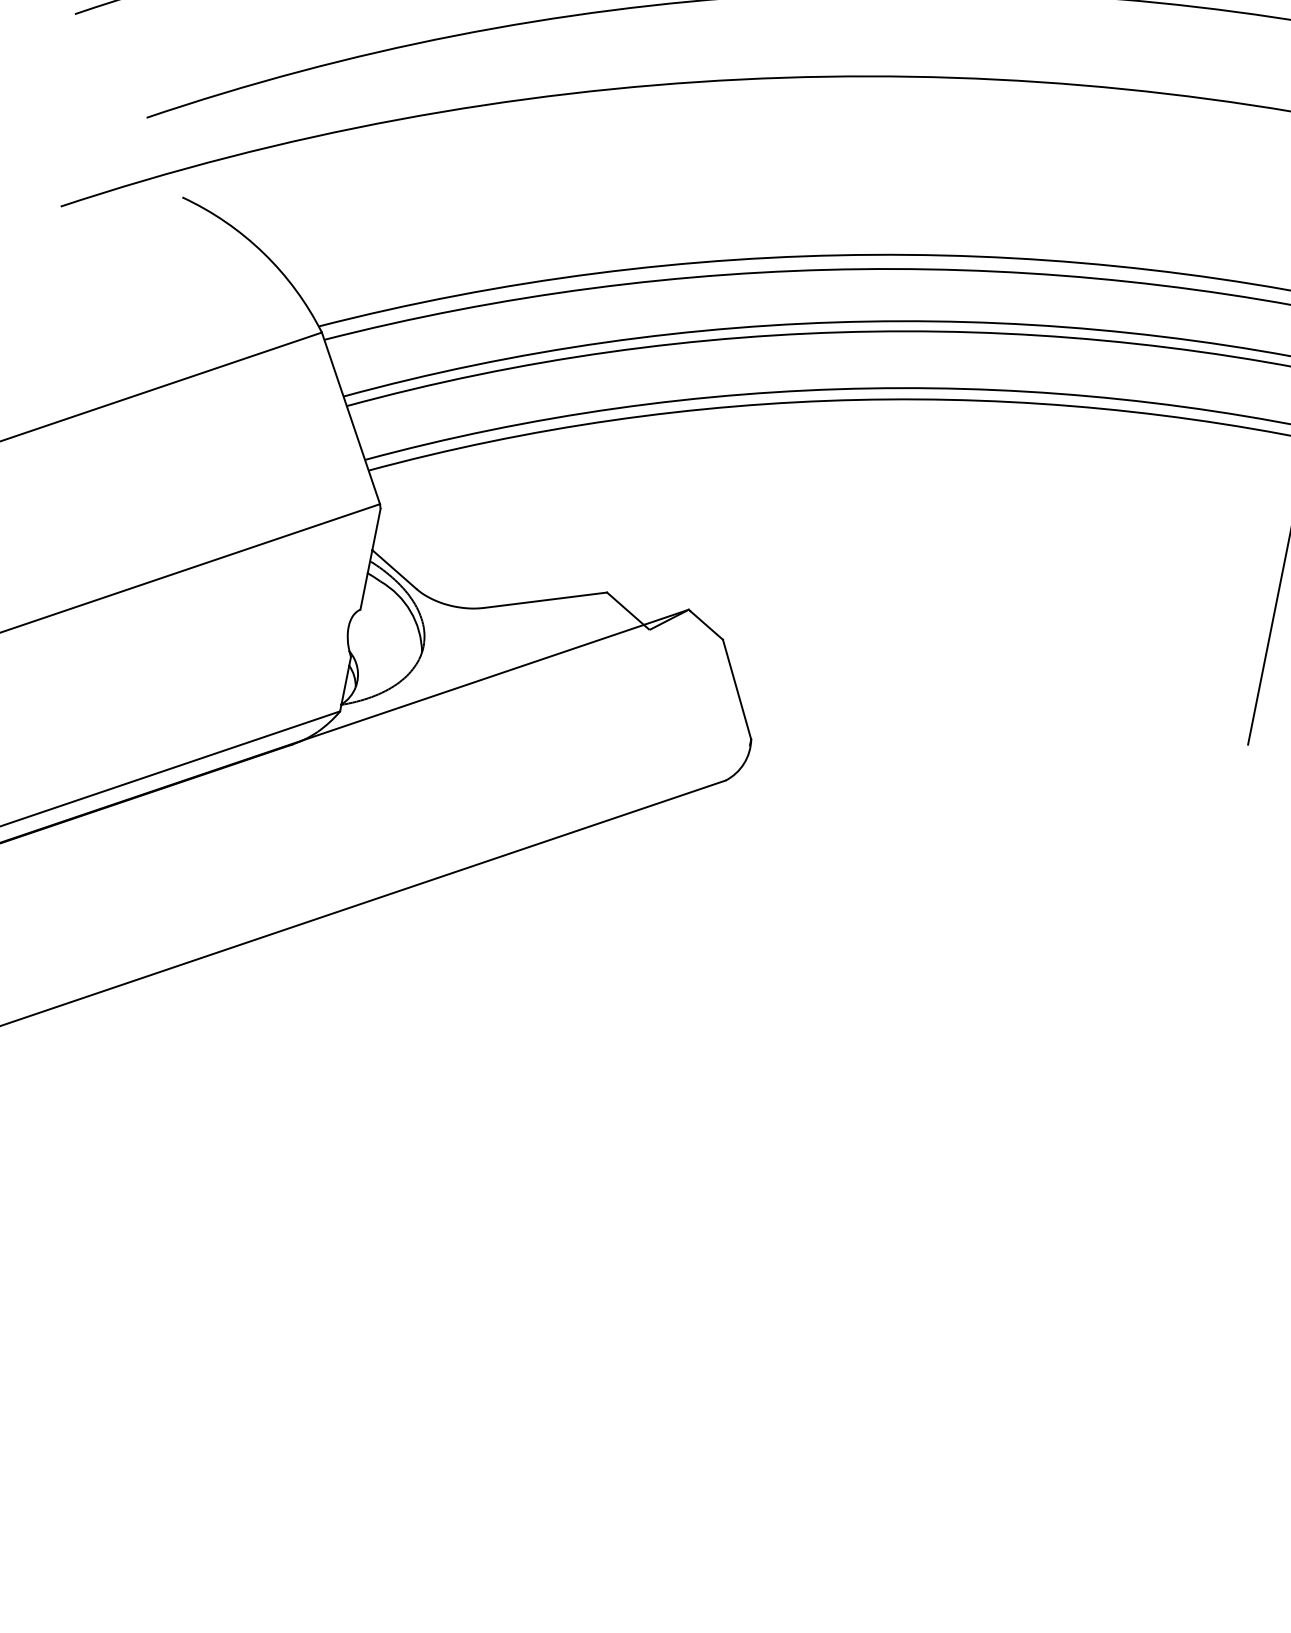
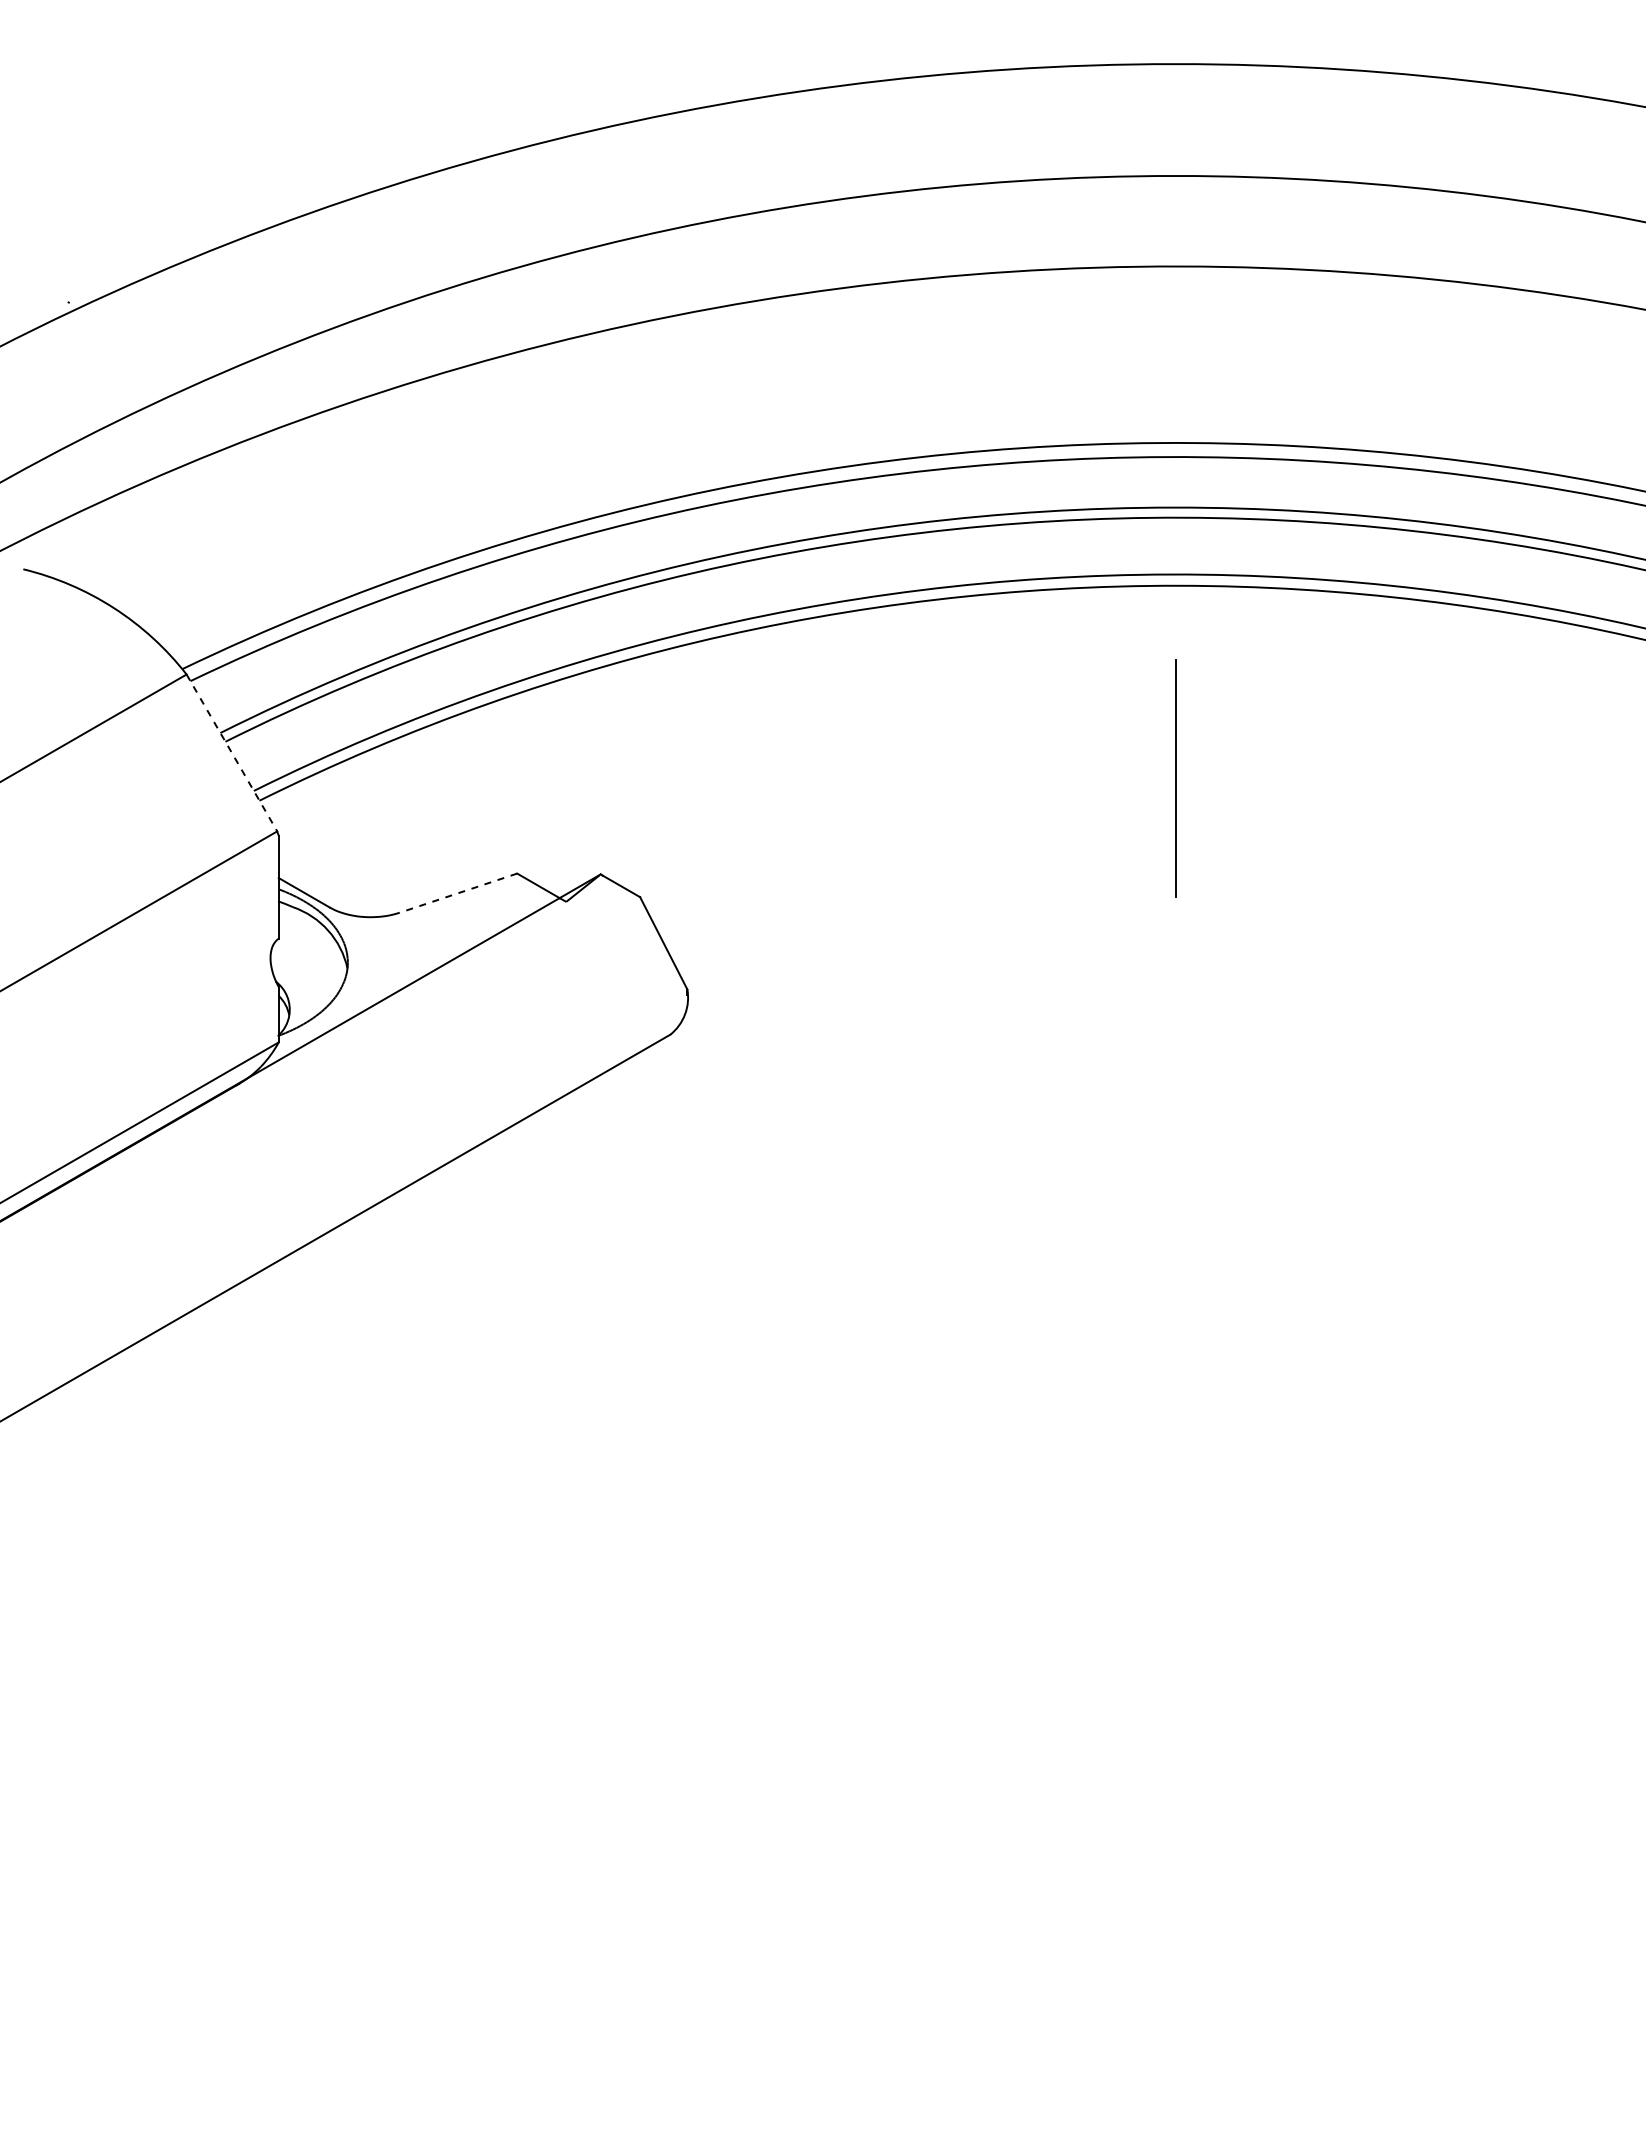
line: (350, 417) -> (231, 752), solid -> dashed
line: (545, 600) -> (458, 893), solid -> dashed

